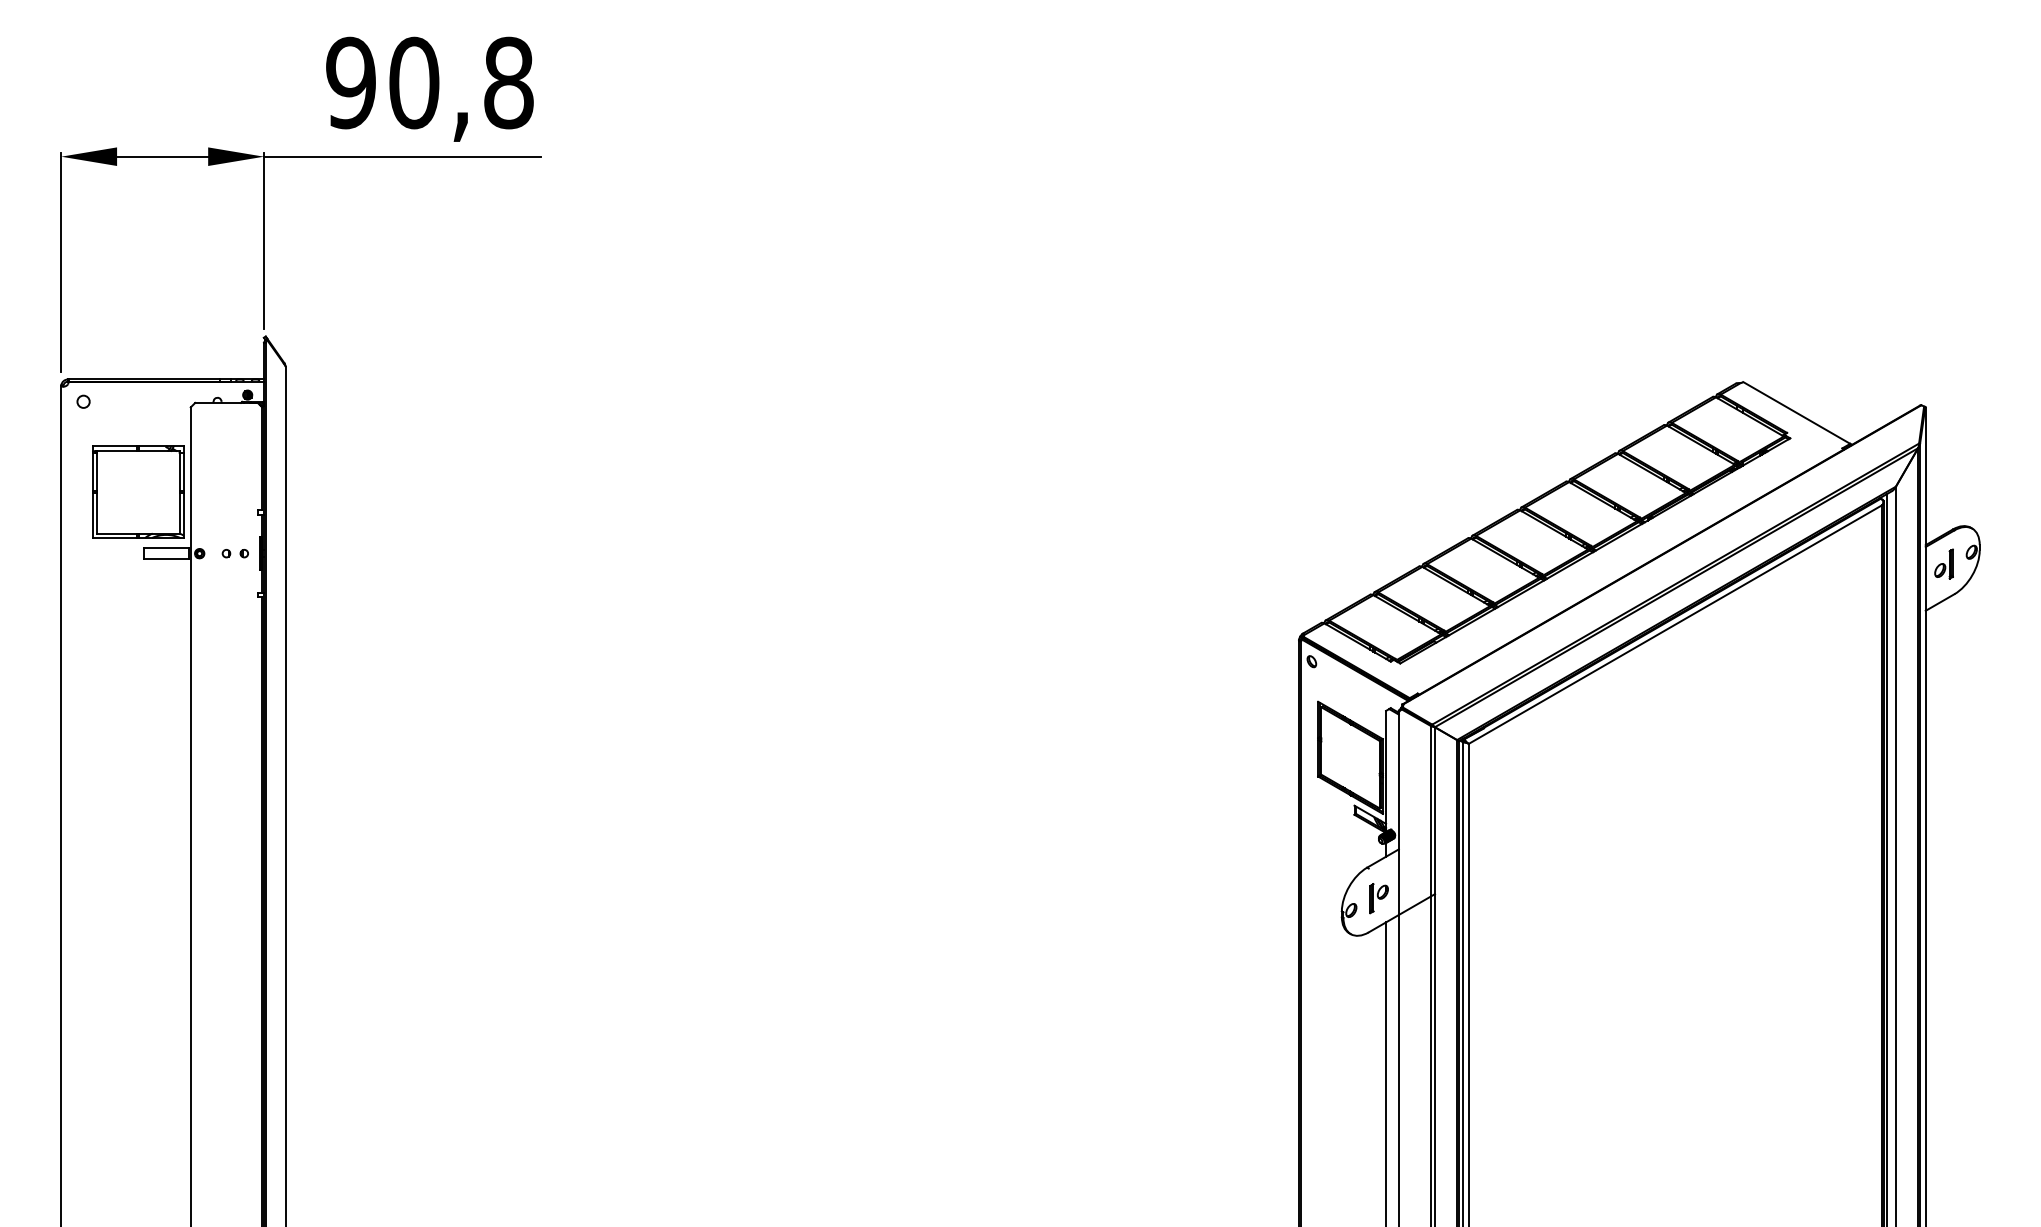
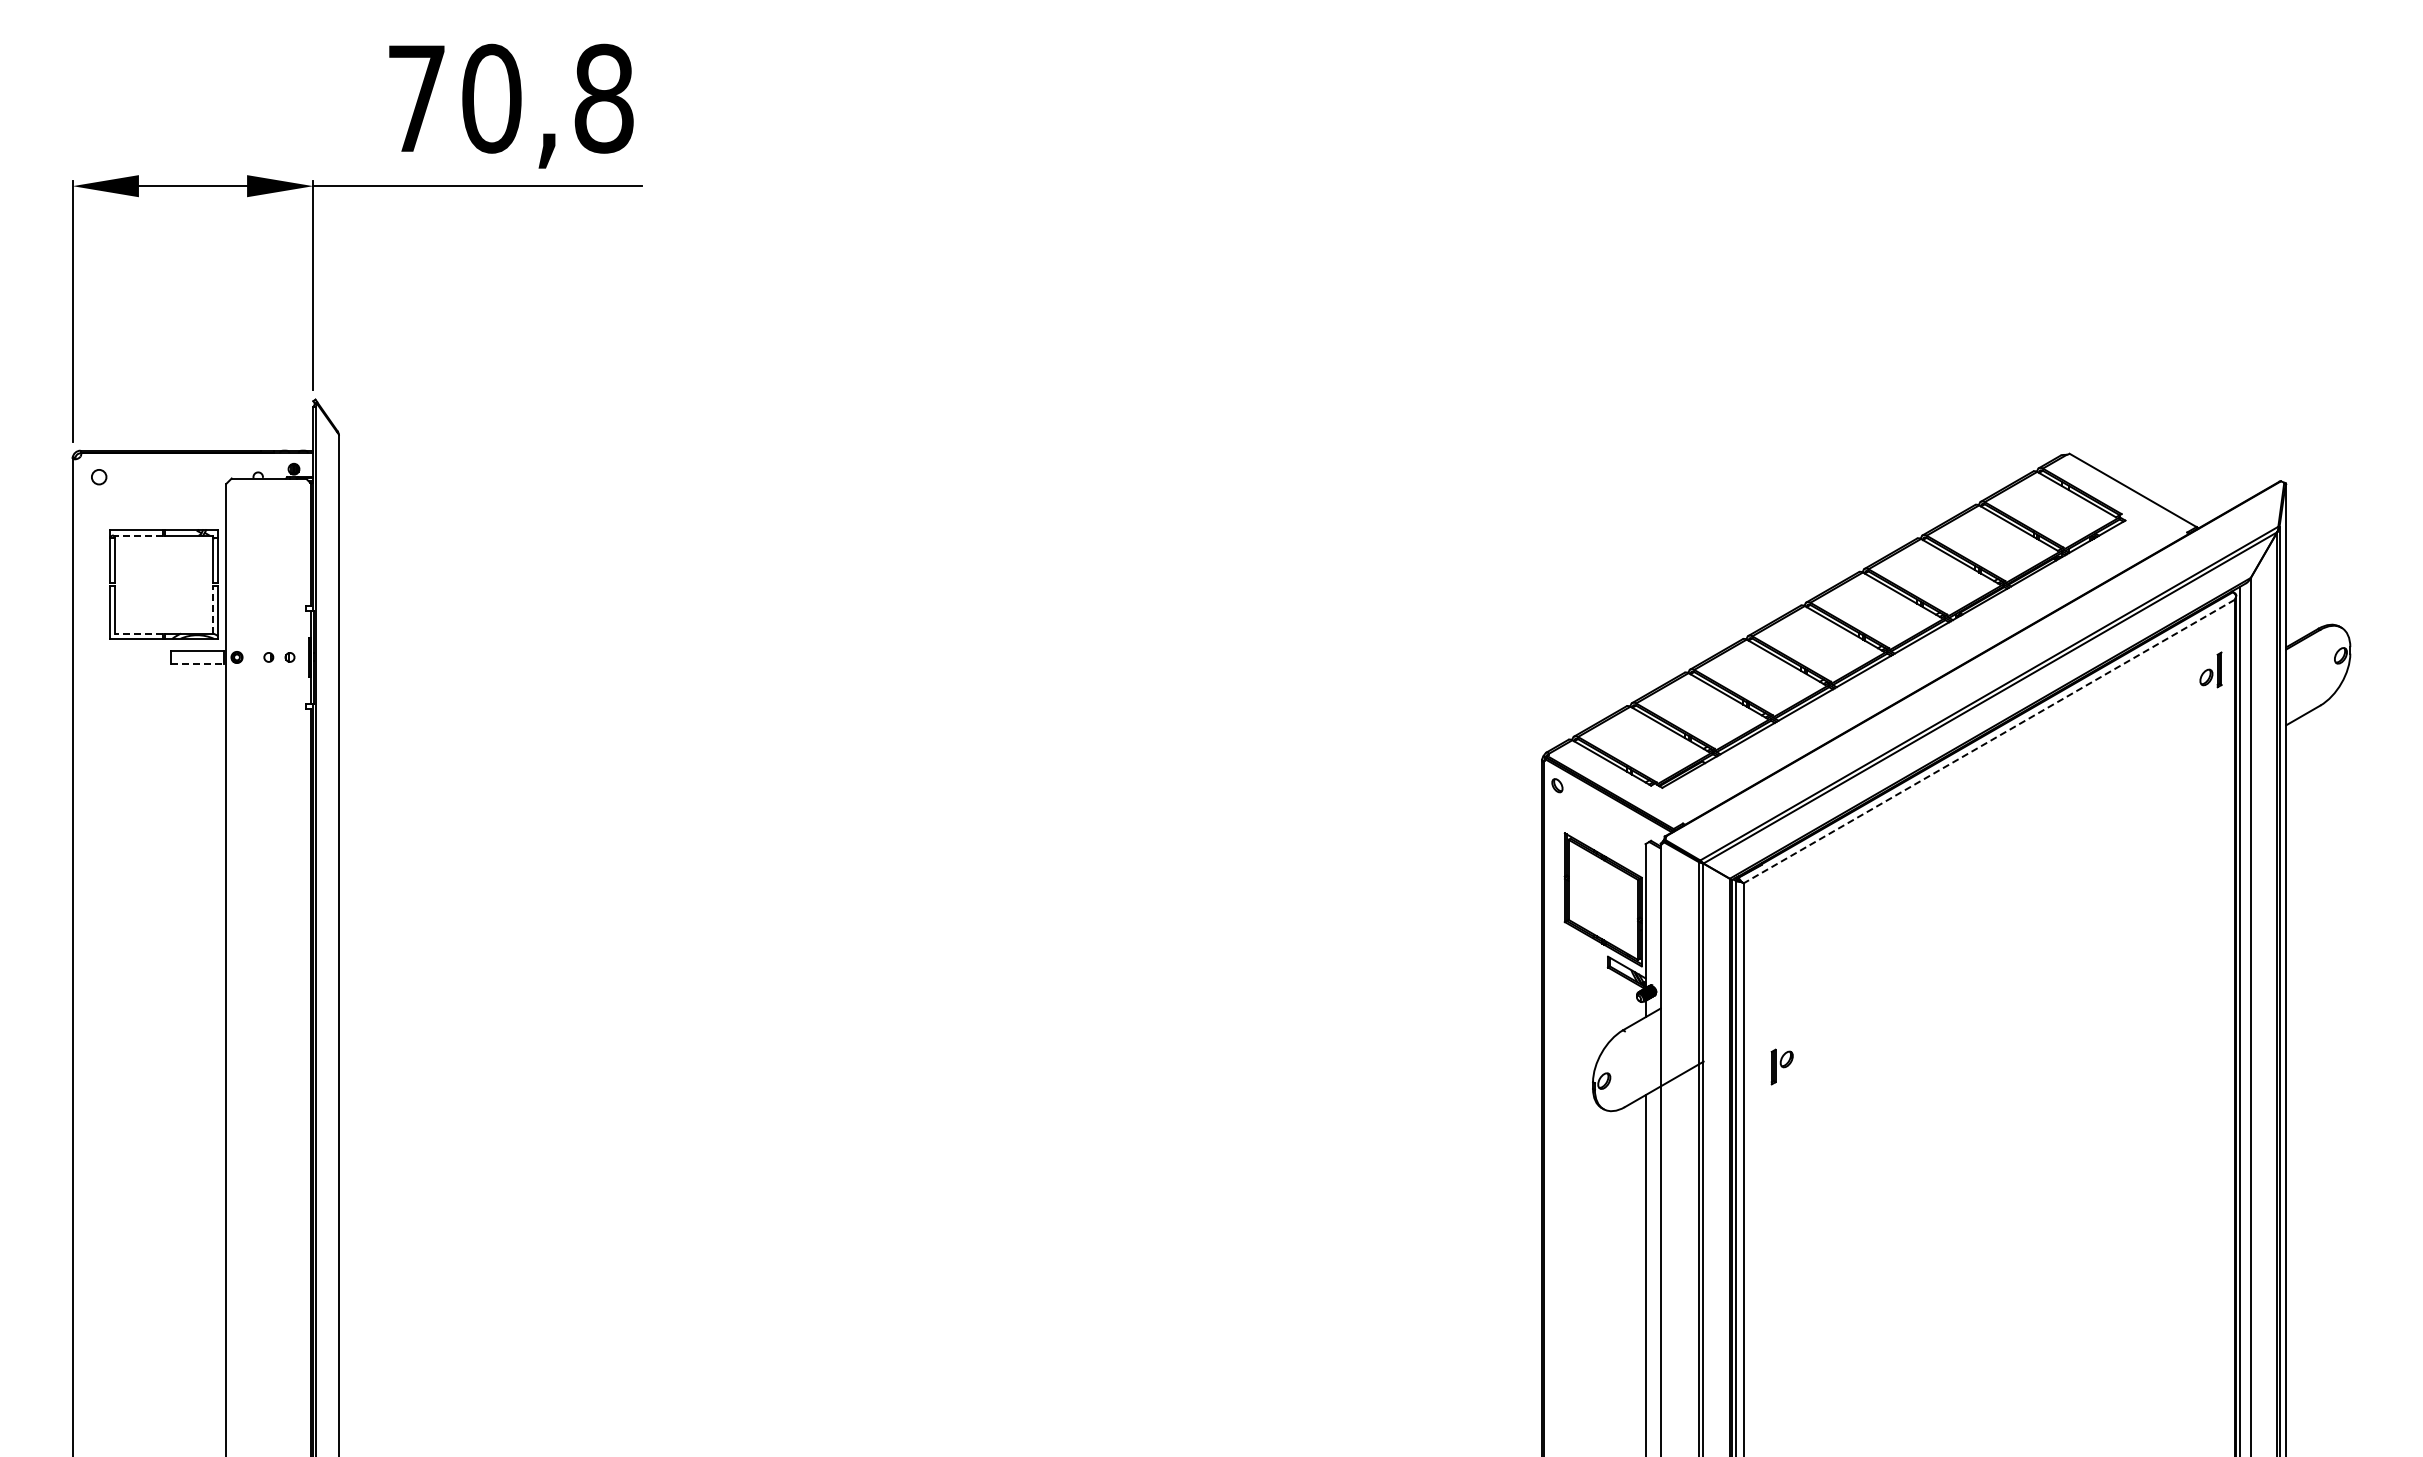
text: (350, 82) -> (416, 98), 90,8 -> 70,8
line: (116, 450) -> (138, 535), solid -> dashed
line: (179, 513) -> (213, 609), solid -> dashed
line: (116, 533) -> (138, 633), solid -> dashed
line: (166, 559) -> (197, 664), solid -> dashed
part: (1943, 563) -> (2210, 669), moved
line: (1675, 624) -> (1989, 741), solid -> dashed
part: (1378, 898) -> (1781, 1066), moved

